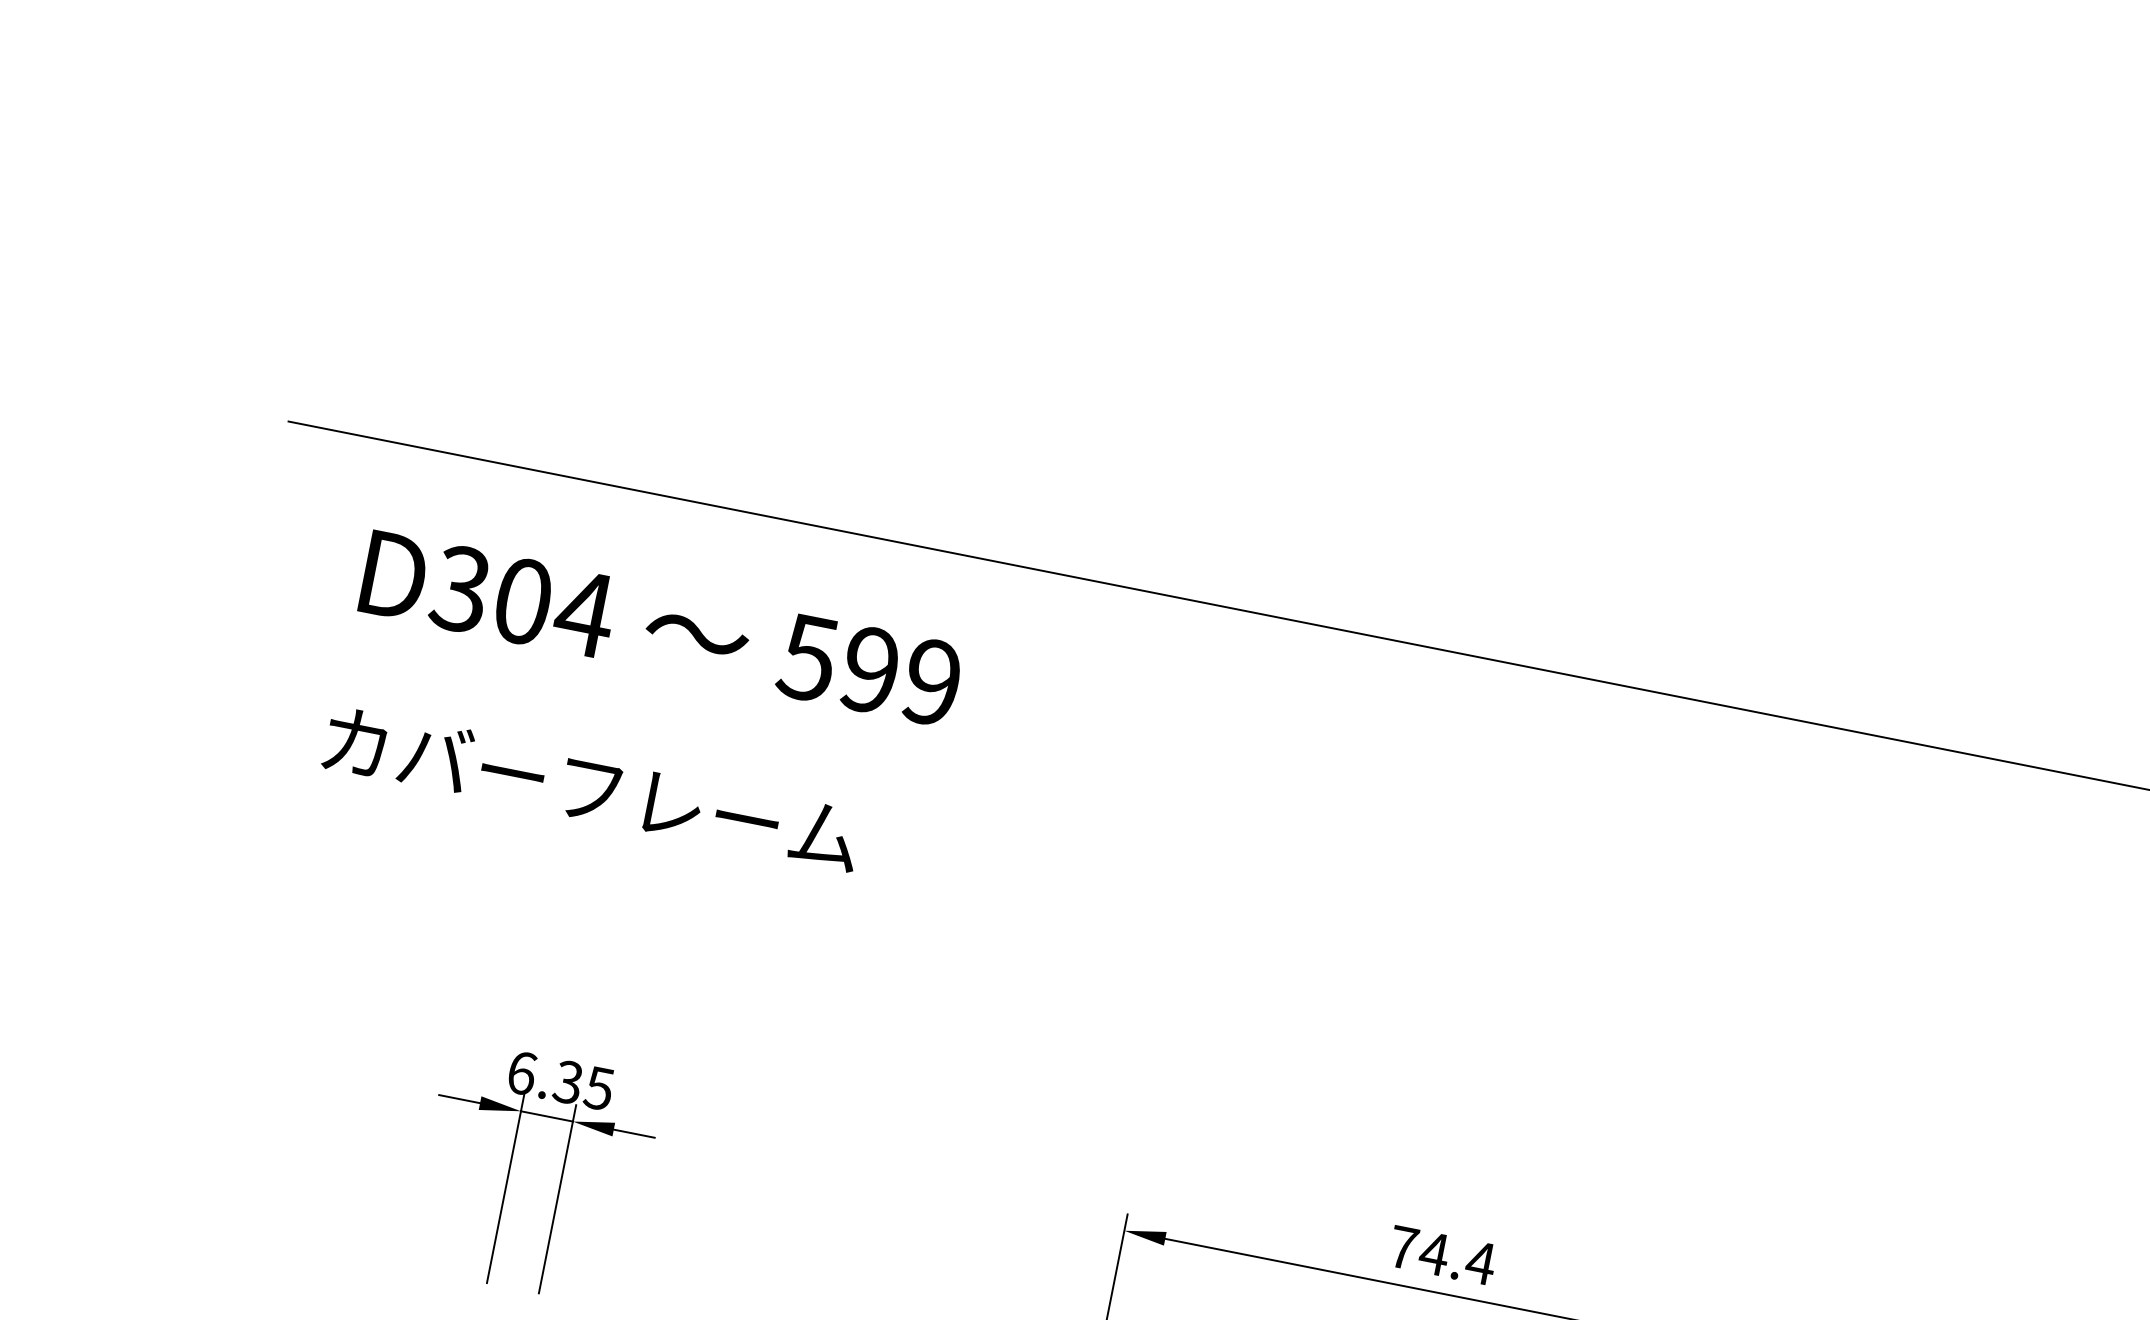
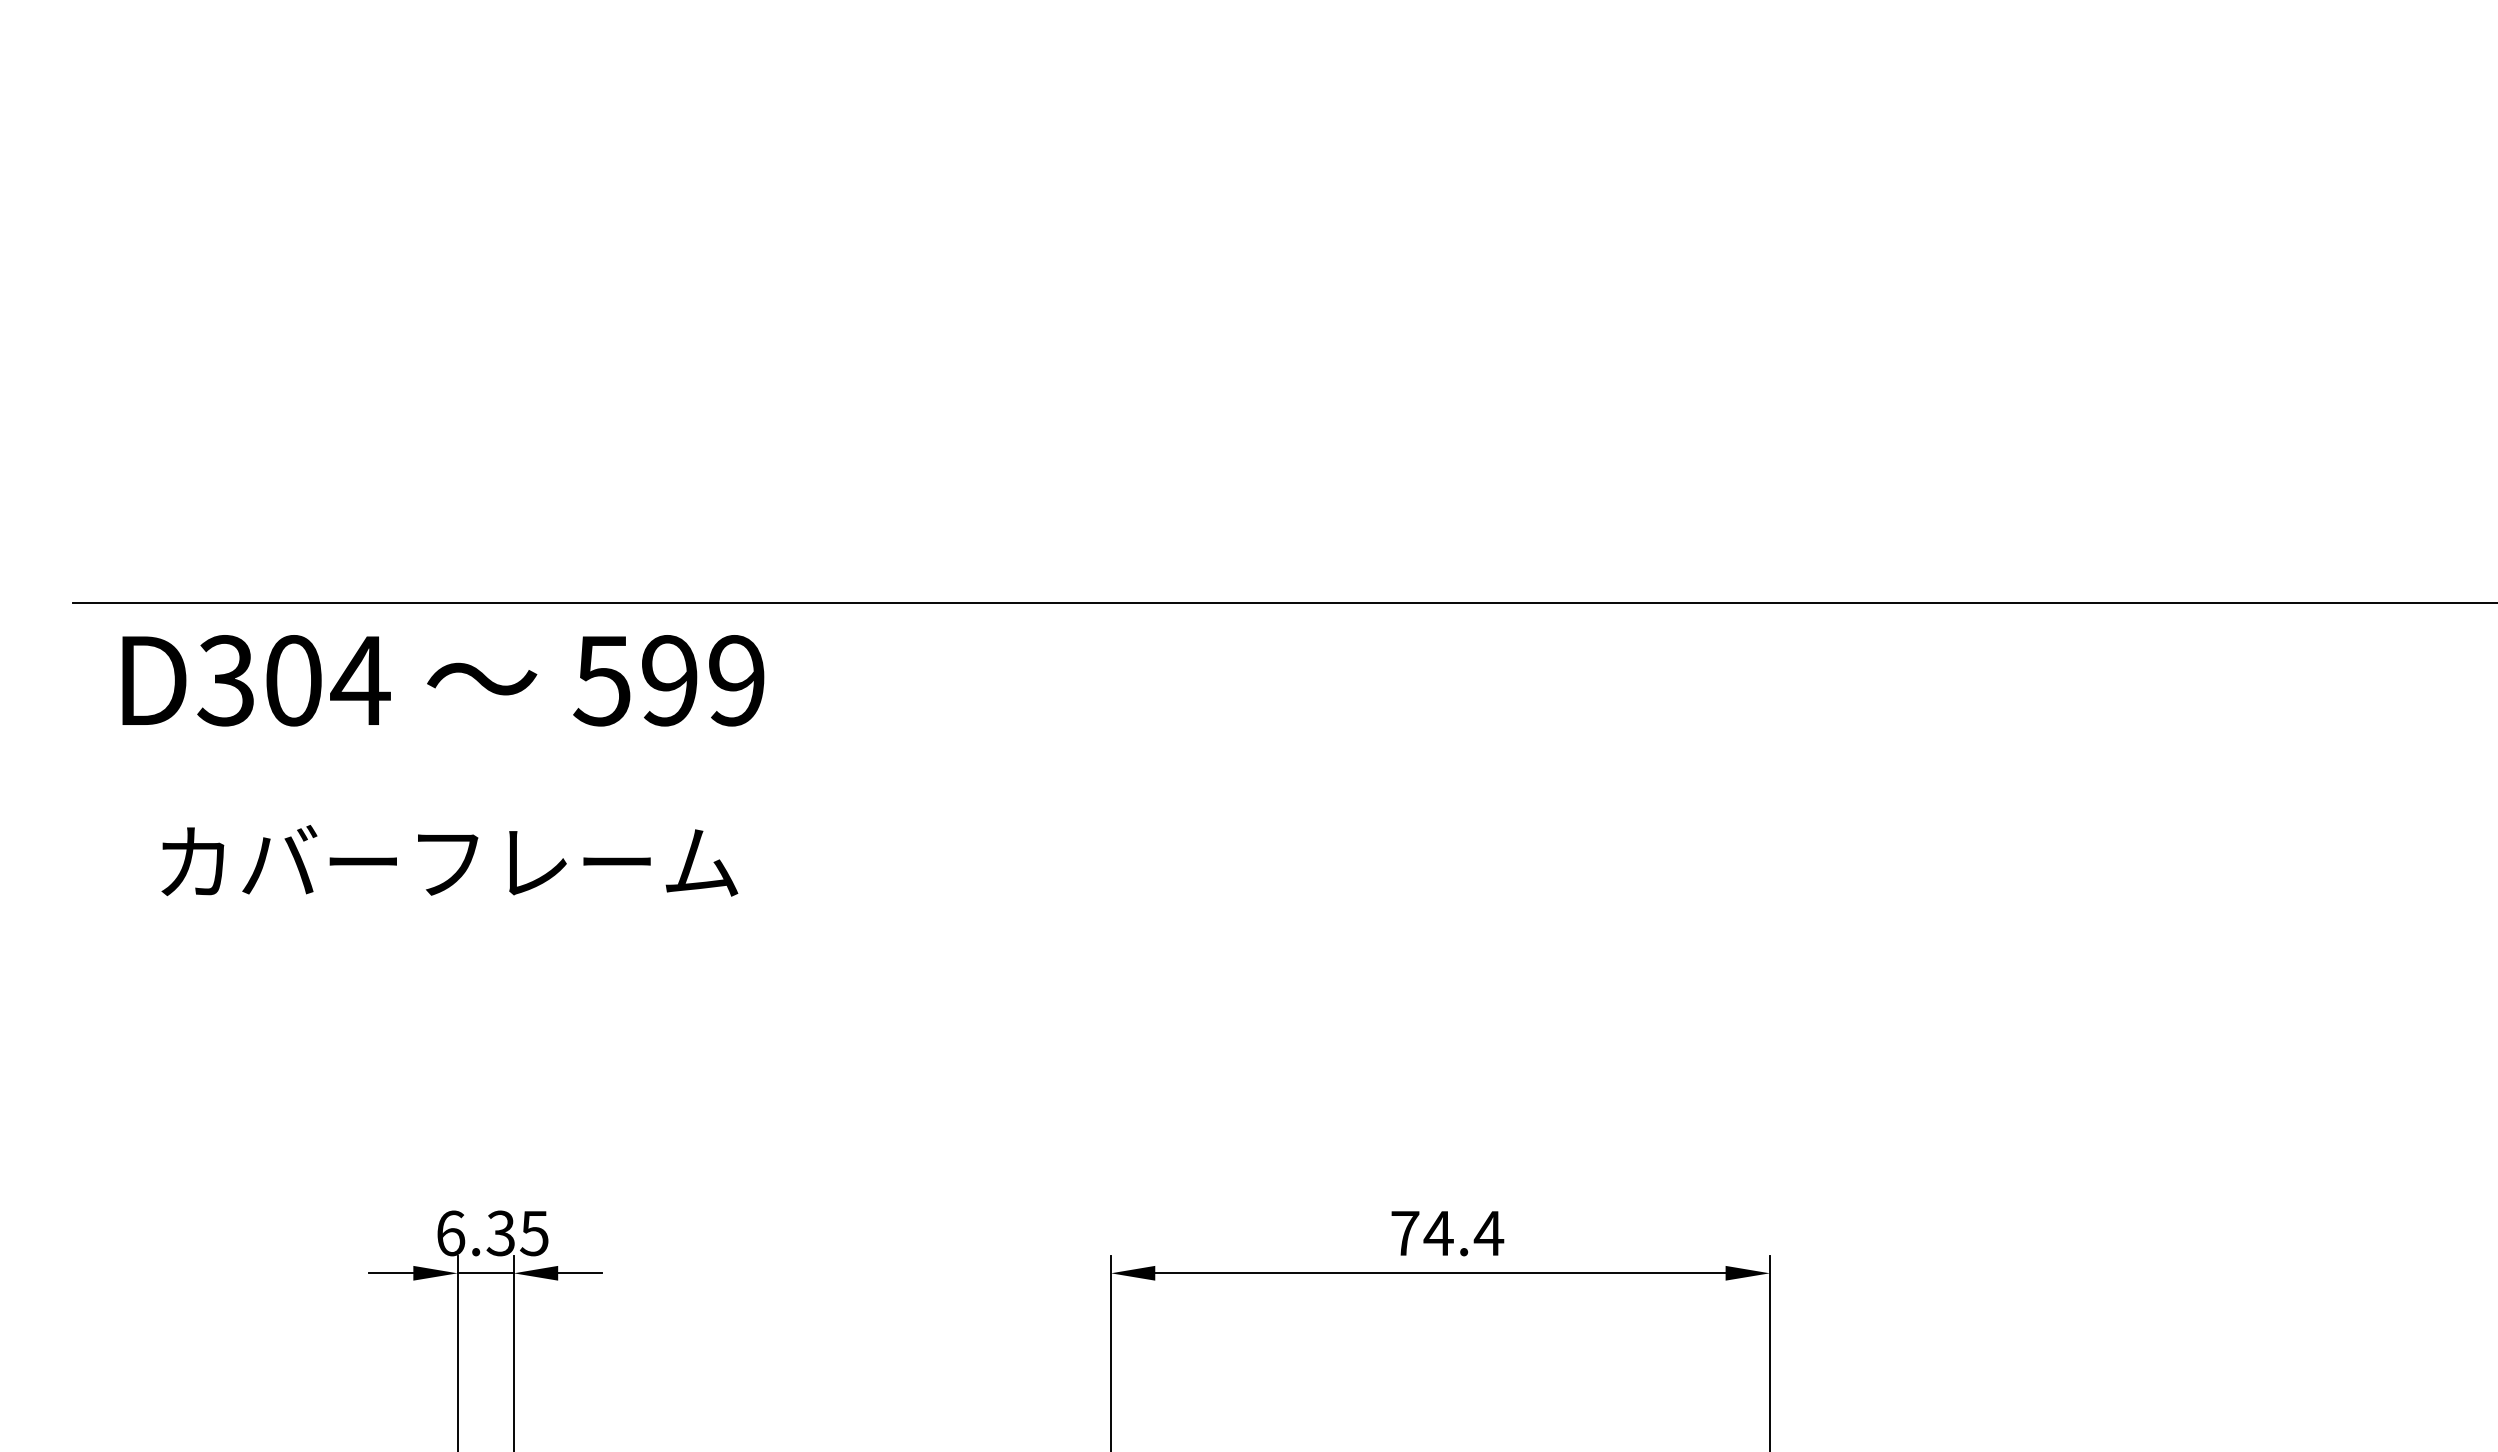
text: (661, 628) -> (443, 680), moved
text: (592, 787) -> (449, 860), moved

